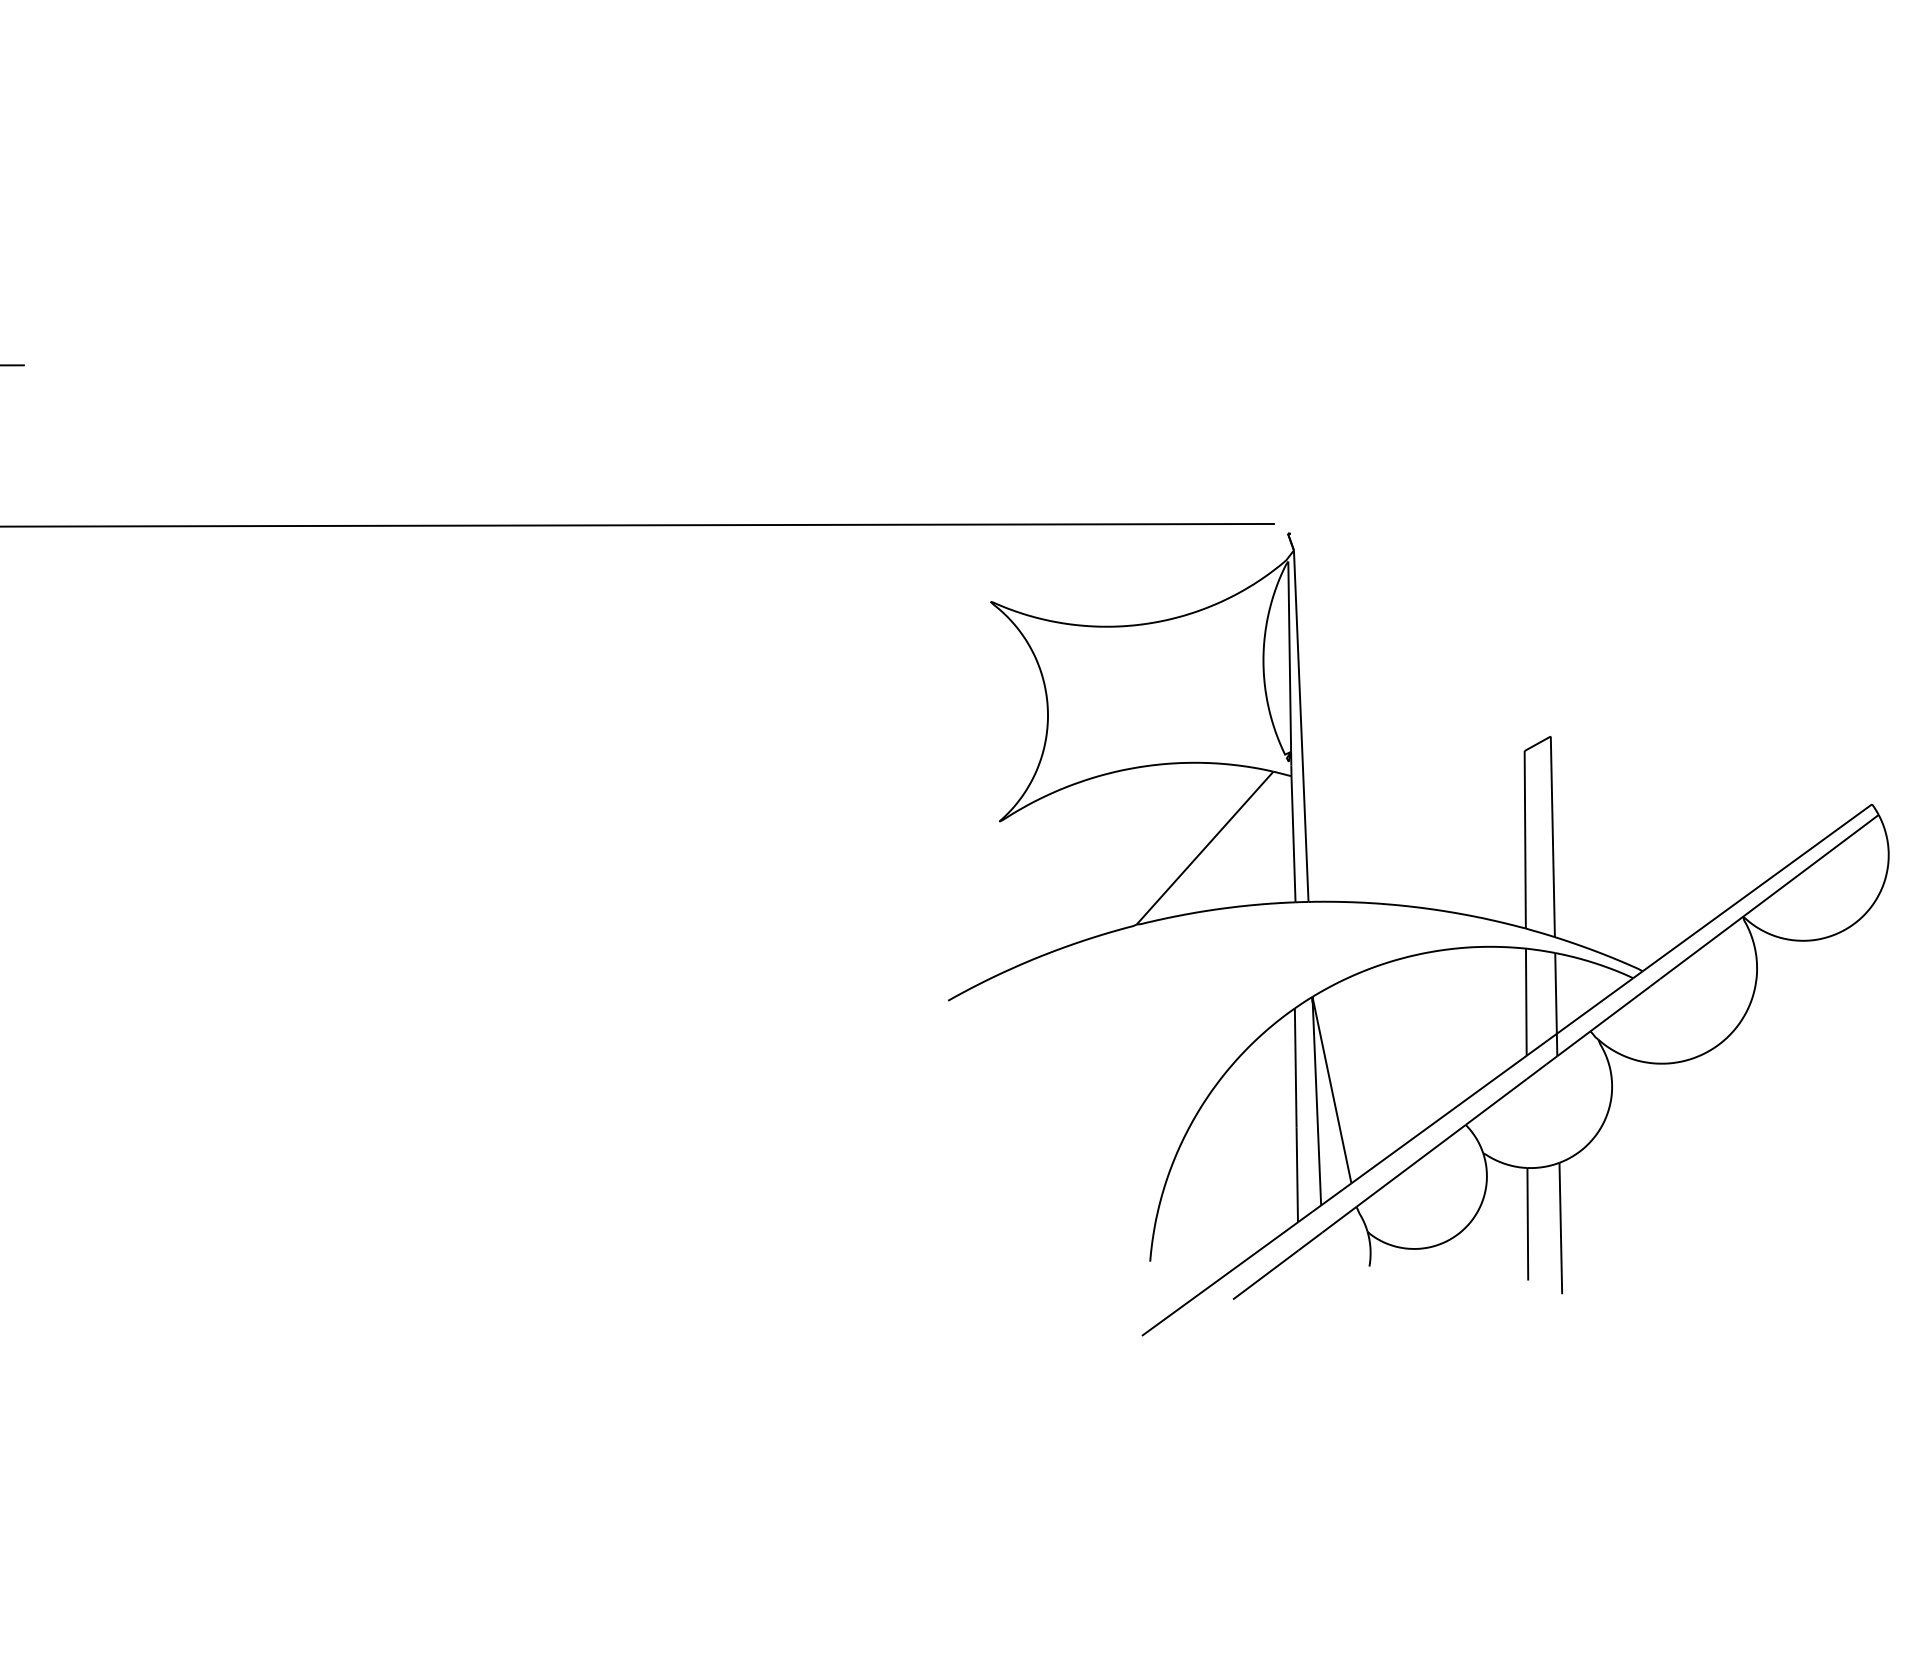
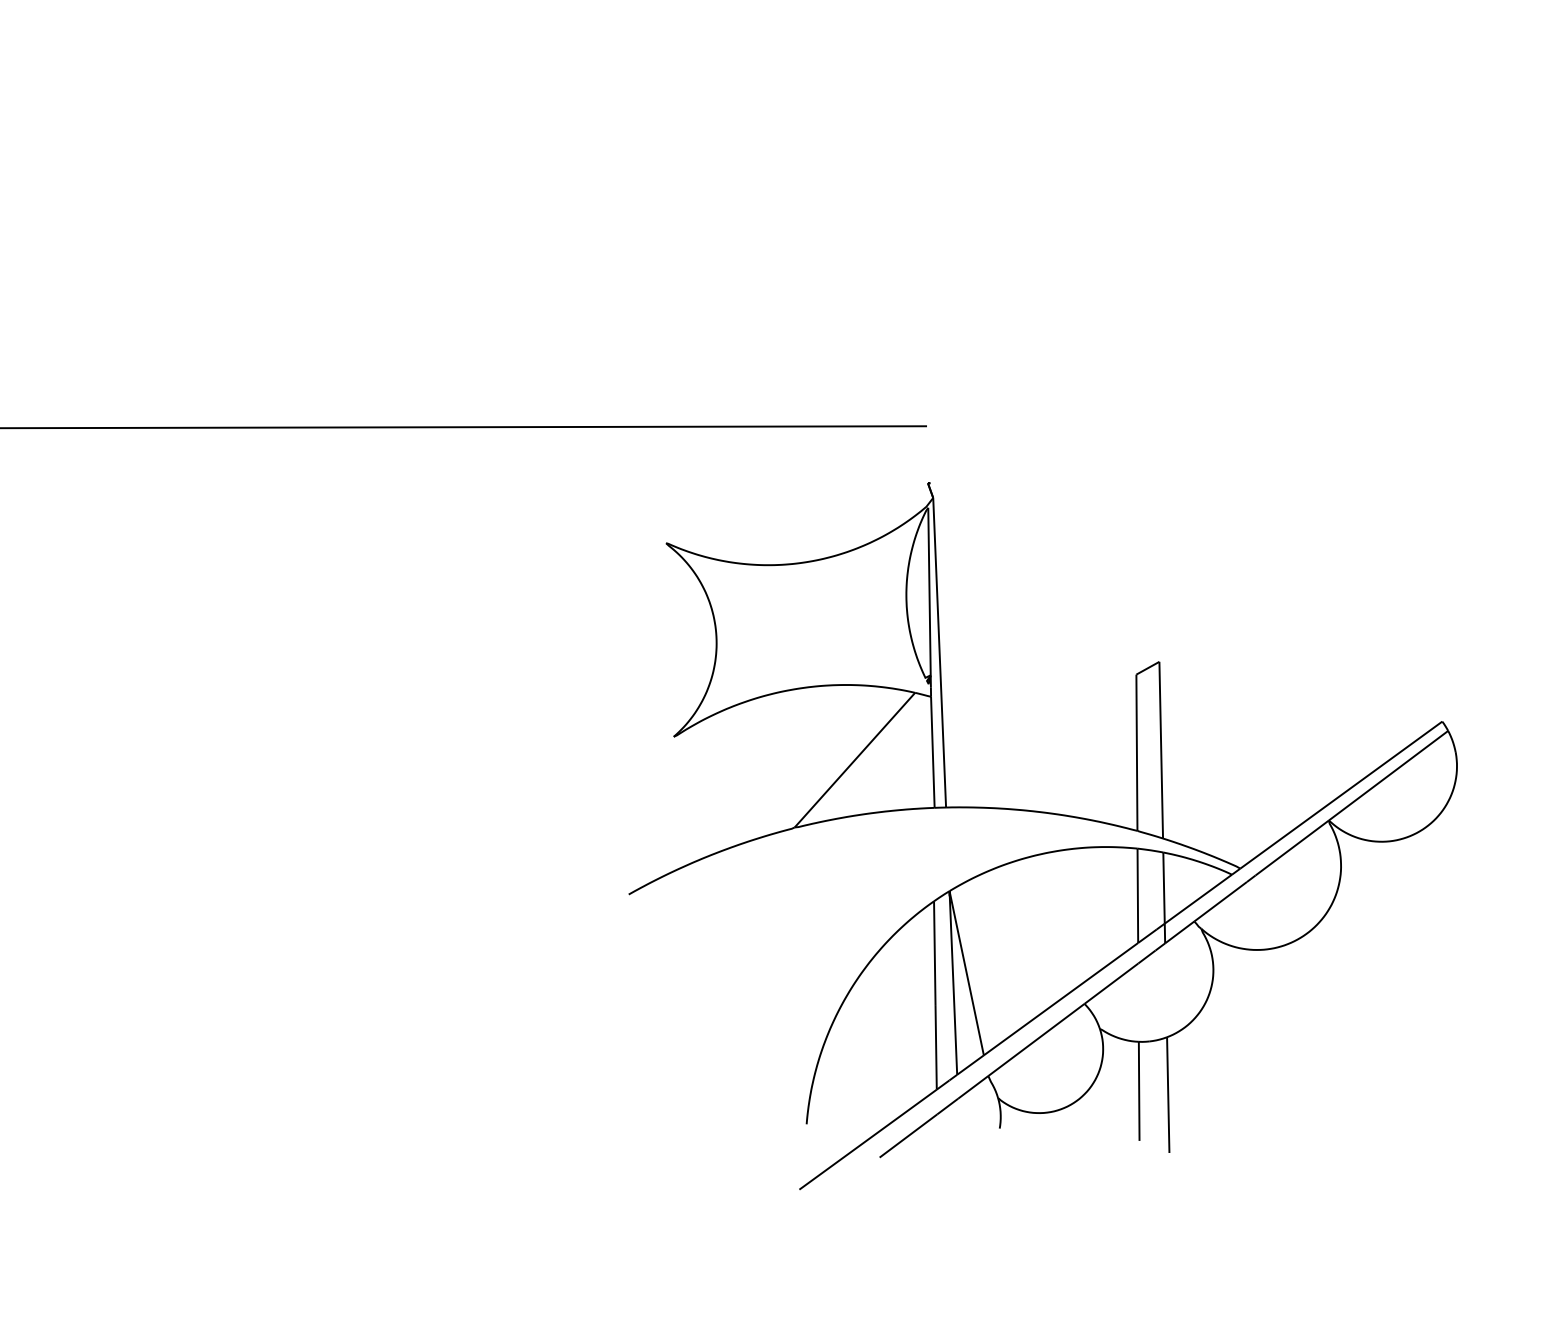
part: (1421, 952) -> (1045, 852), moved

